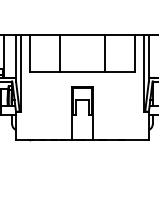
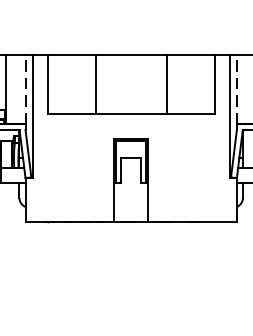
line: (16, 56) -> (26, 90), solid -> dashed
line: (148, 56) -> (236, 90), solid -> dashed

